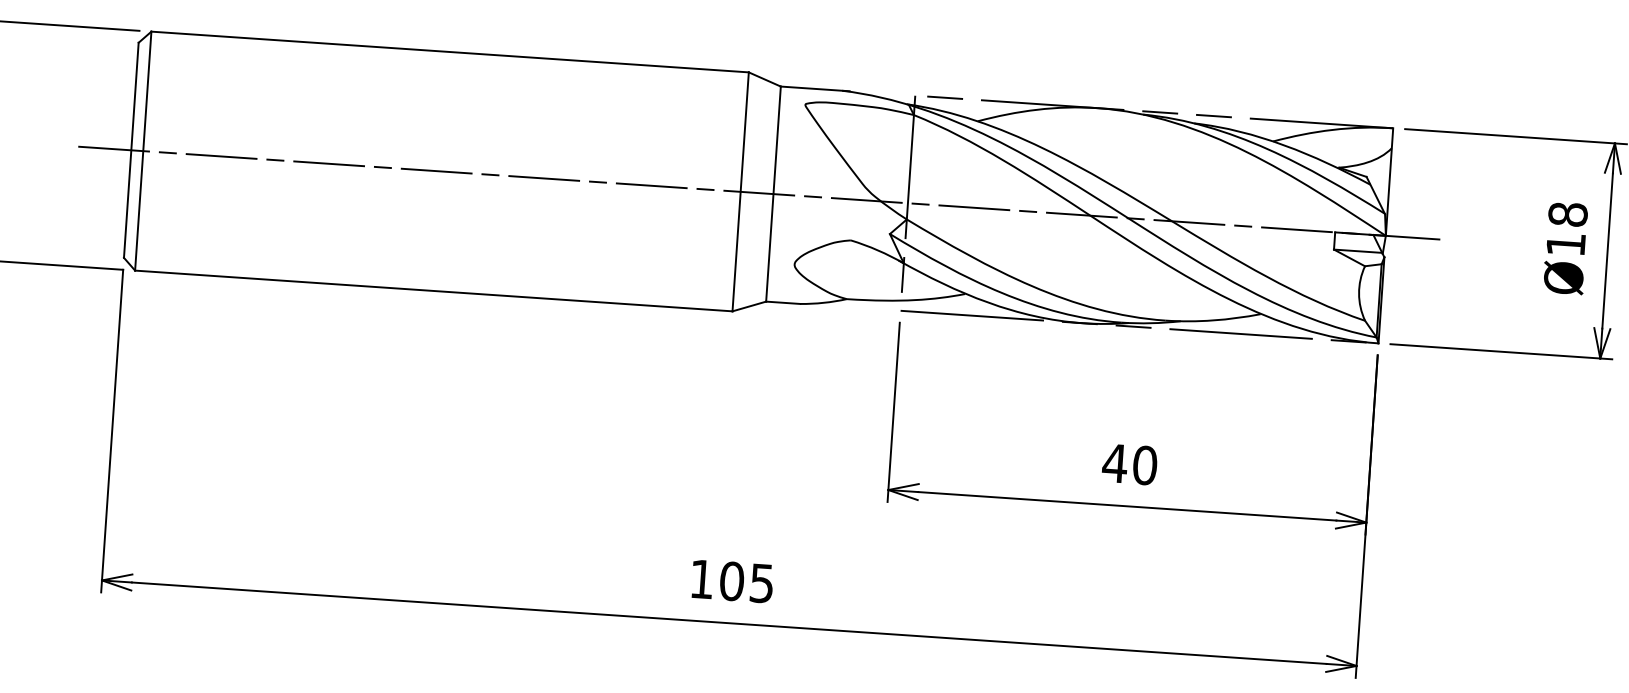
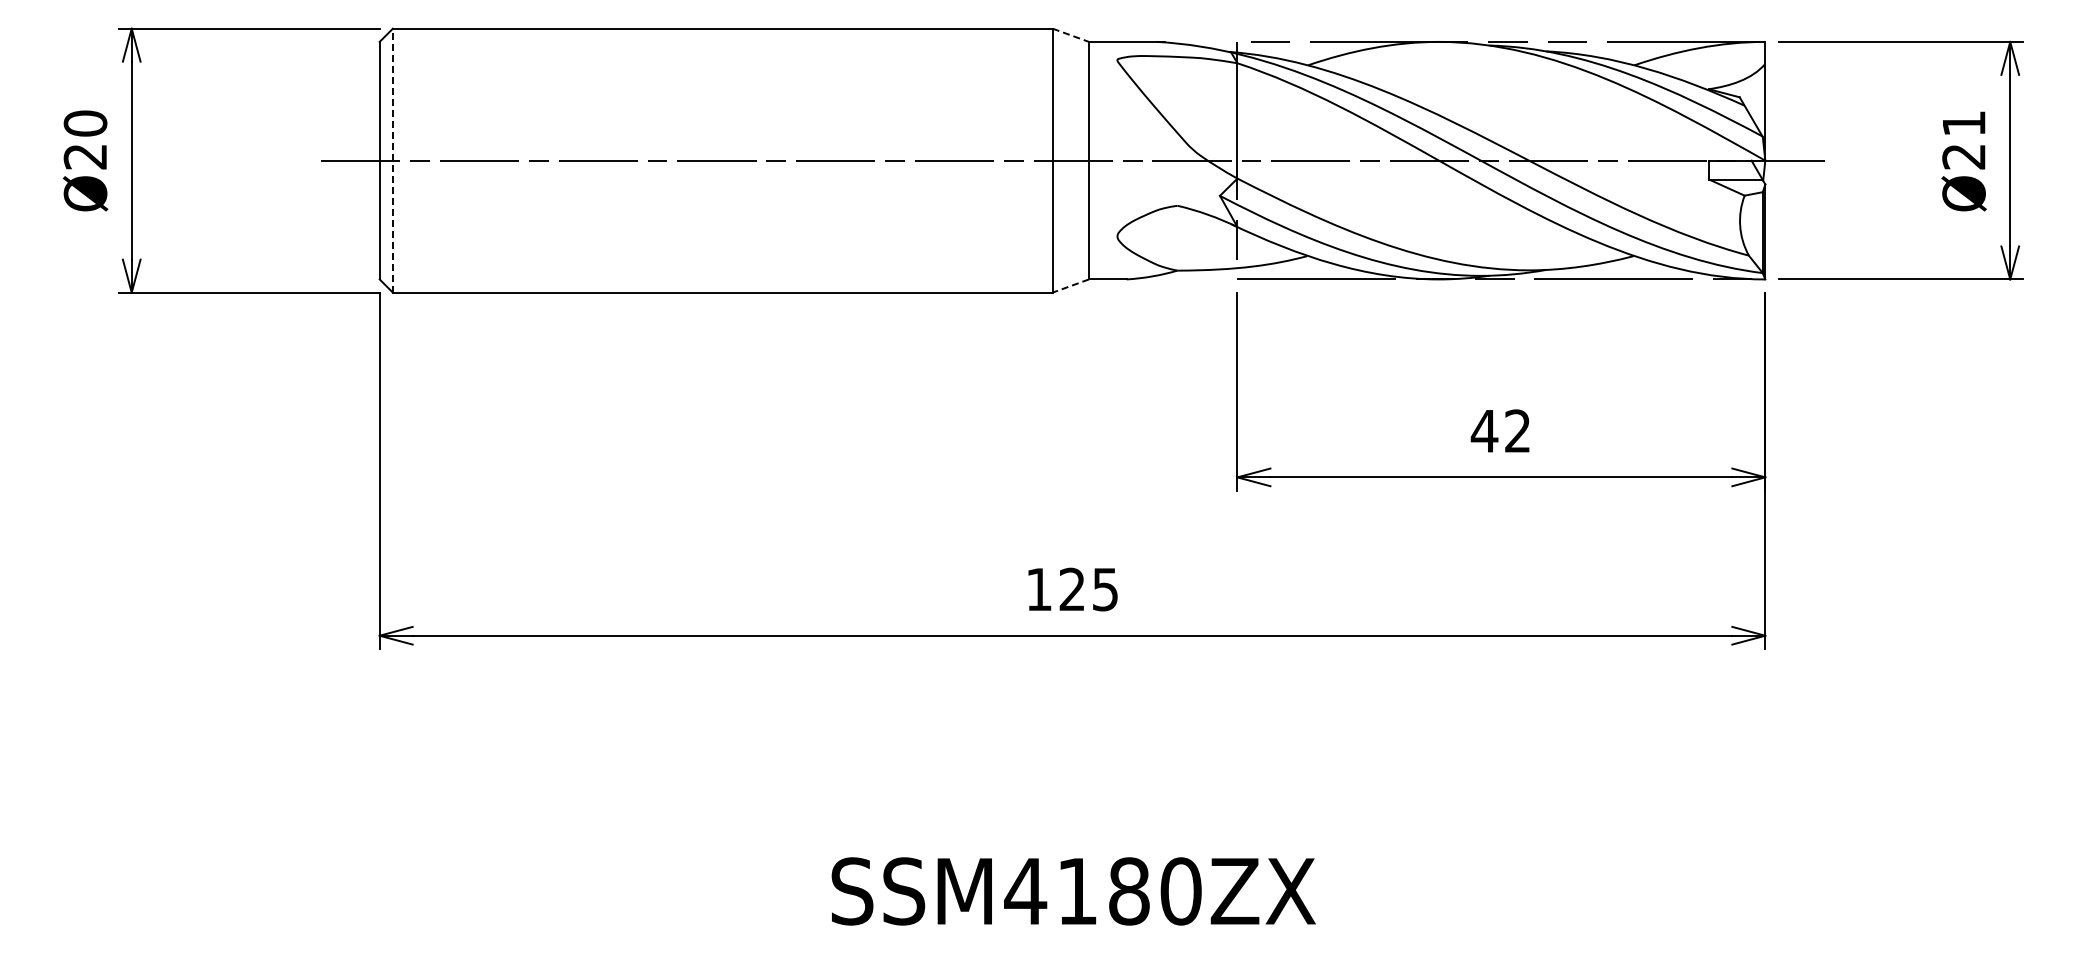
line: (765, 79) -> (1071, 35), solid -> dashed
line: (142, 150) -> (392, 160), solid -> dashed
text: (1566, 228) -> (1963, 139), Ø18 -> Ø21
line: (749, 306) -> (1070, 286), solid -> dashed
text: (1144, 465) -> (1517, 431), 40 -> 42
text: (732, 581) -> (1072, 589), 105 -> 125

